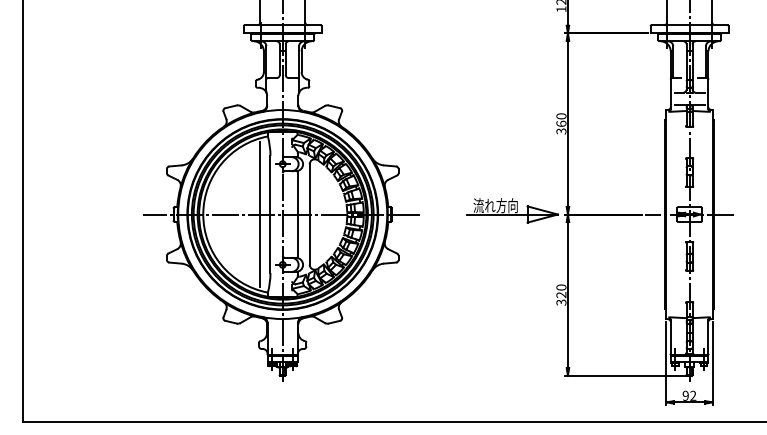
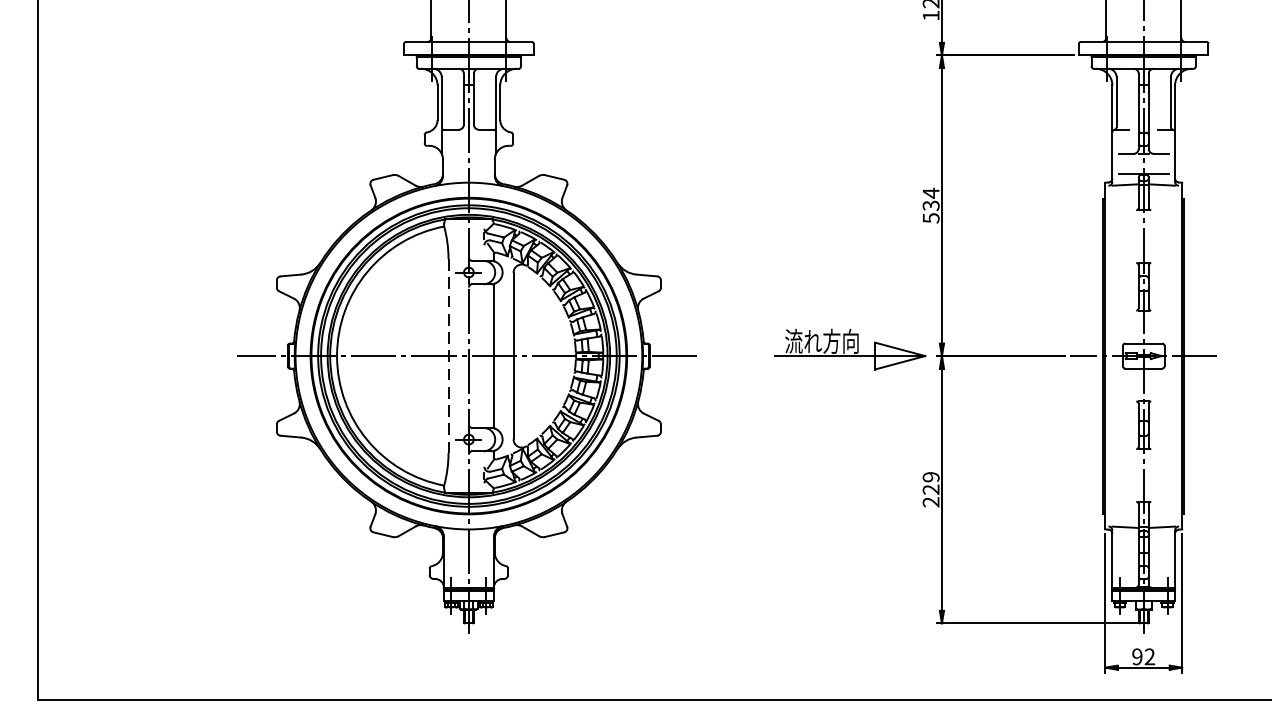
text: (561, 123) -> (931, 205), 360 -> 534
line: (260, 214) -> (431, 356), removed
line: (270, 215) -> (448, 357), solid -> dashed
text: (561, 294) -> (931, 488), 320 -> 229

